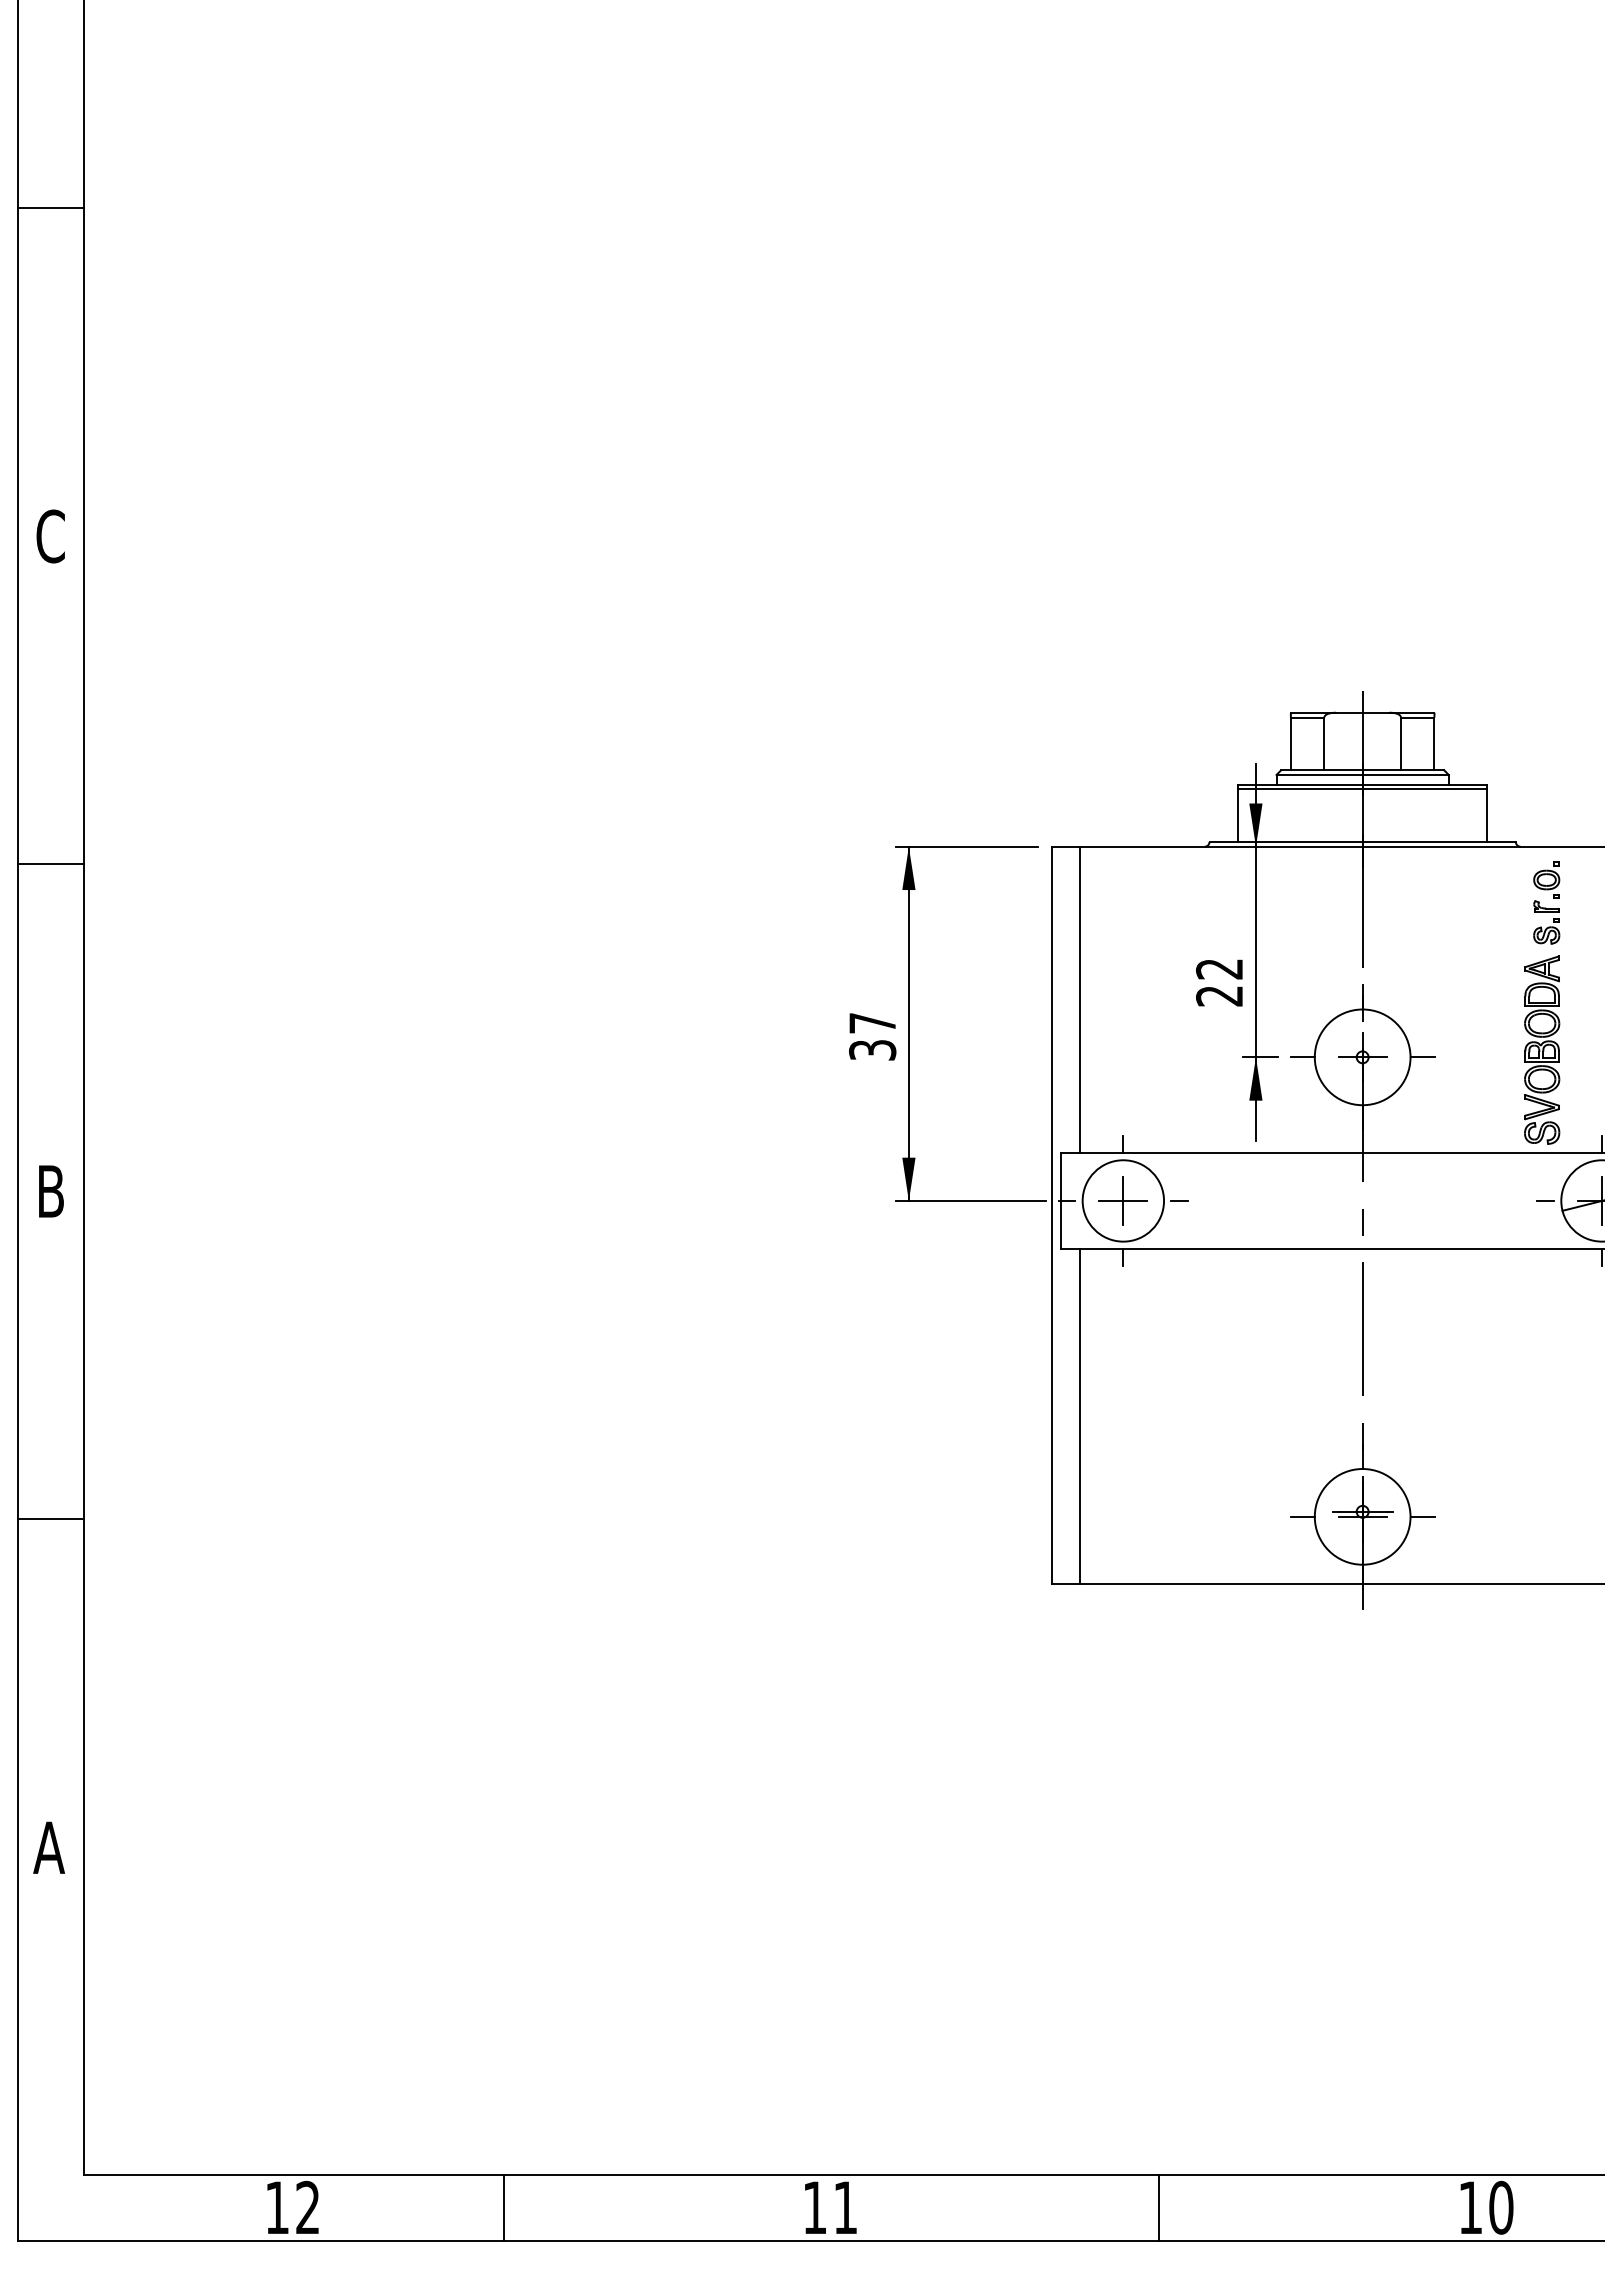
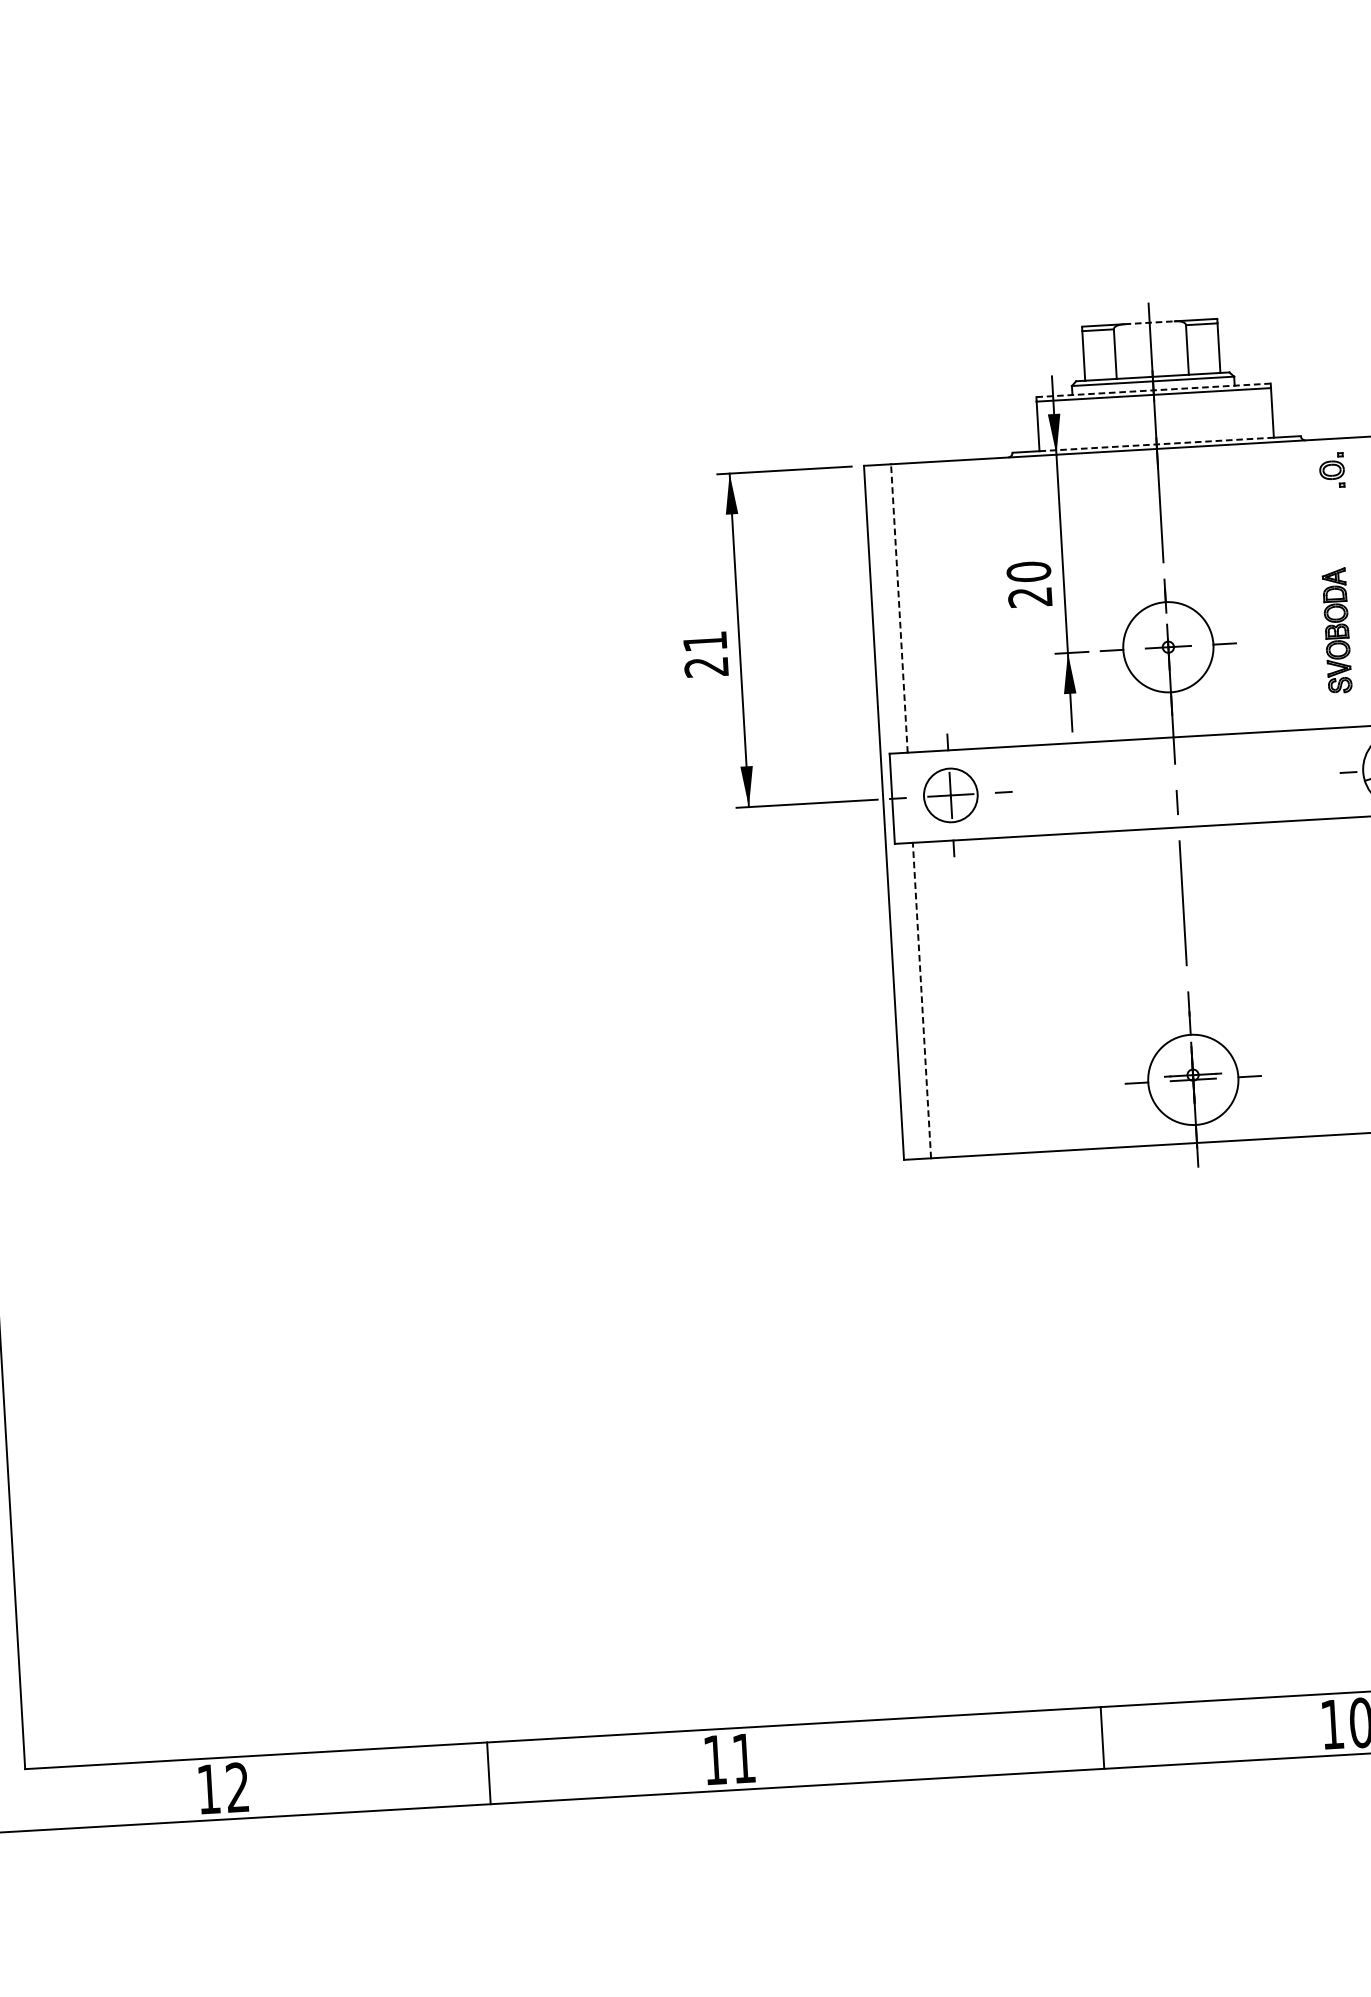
line: (1362, 712) -> (1149, 322), solid -> dashed
line: (1363, 784) -> (1154, 390), solid -> dashed
line: (1363, 841) -> (1157, 443), solid -> dashed
part: (1546, 922) -> (1334, 510), removed
text: (1219, 968) -> (1028, 571), 22 -> 20
line: (1080, 999) -> (899, 608), solid -> dashed
text: (872, 1036) -> (705, 654), 37 -> 21
part: (1542, 1049) -> (1337, 630), size x0.7
circle: (1123, 1200) -> (950, 795), size x0.7
line: (1080, 1416) -> (922, 1000), solid -> dashed
line: (503, 2207) -> (488, 1772), moved
line: (1159, 2207) -> (1102, 1737), moved

